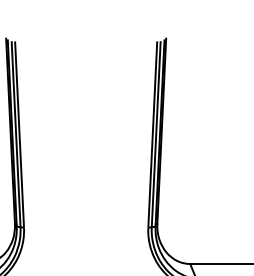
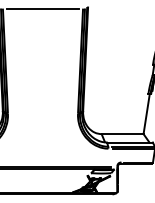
line: (85, 41) -> (42, 8), added

